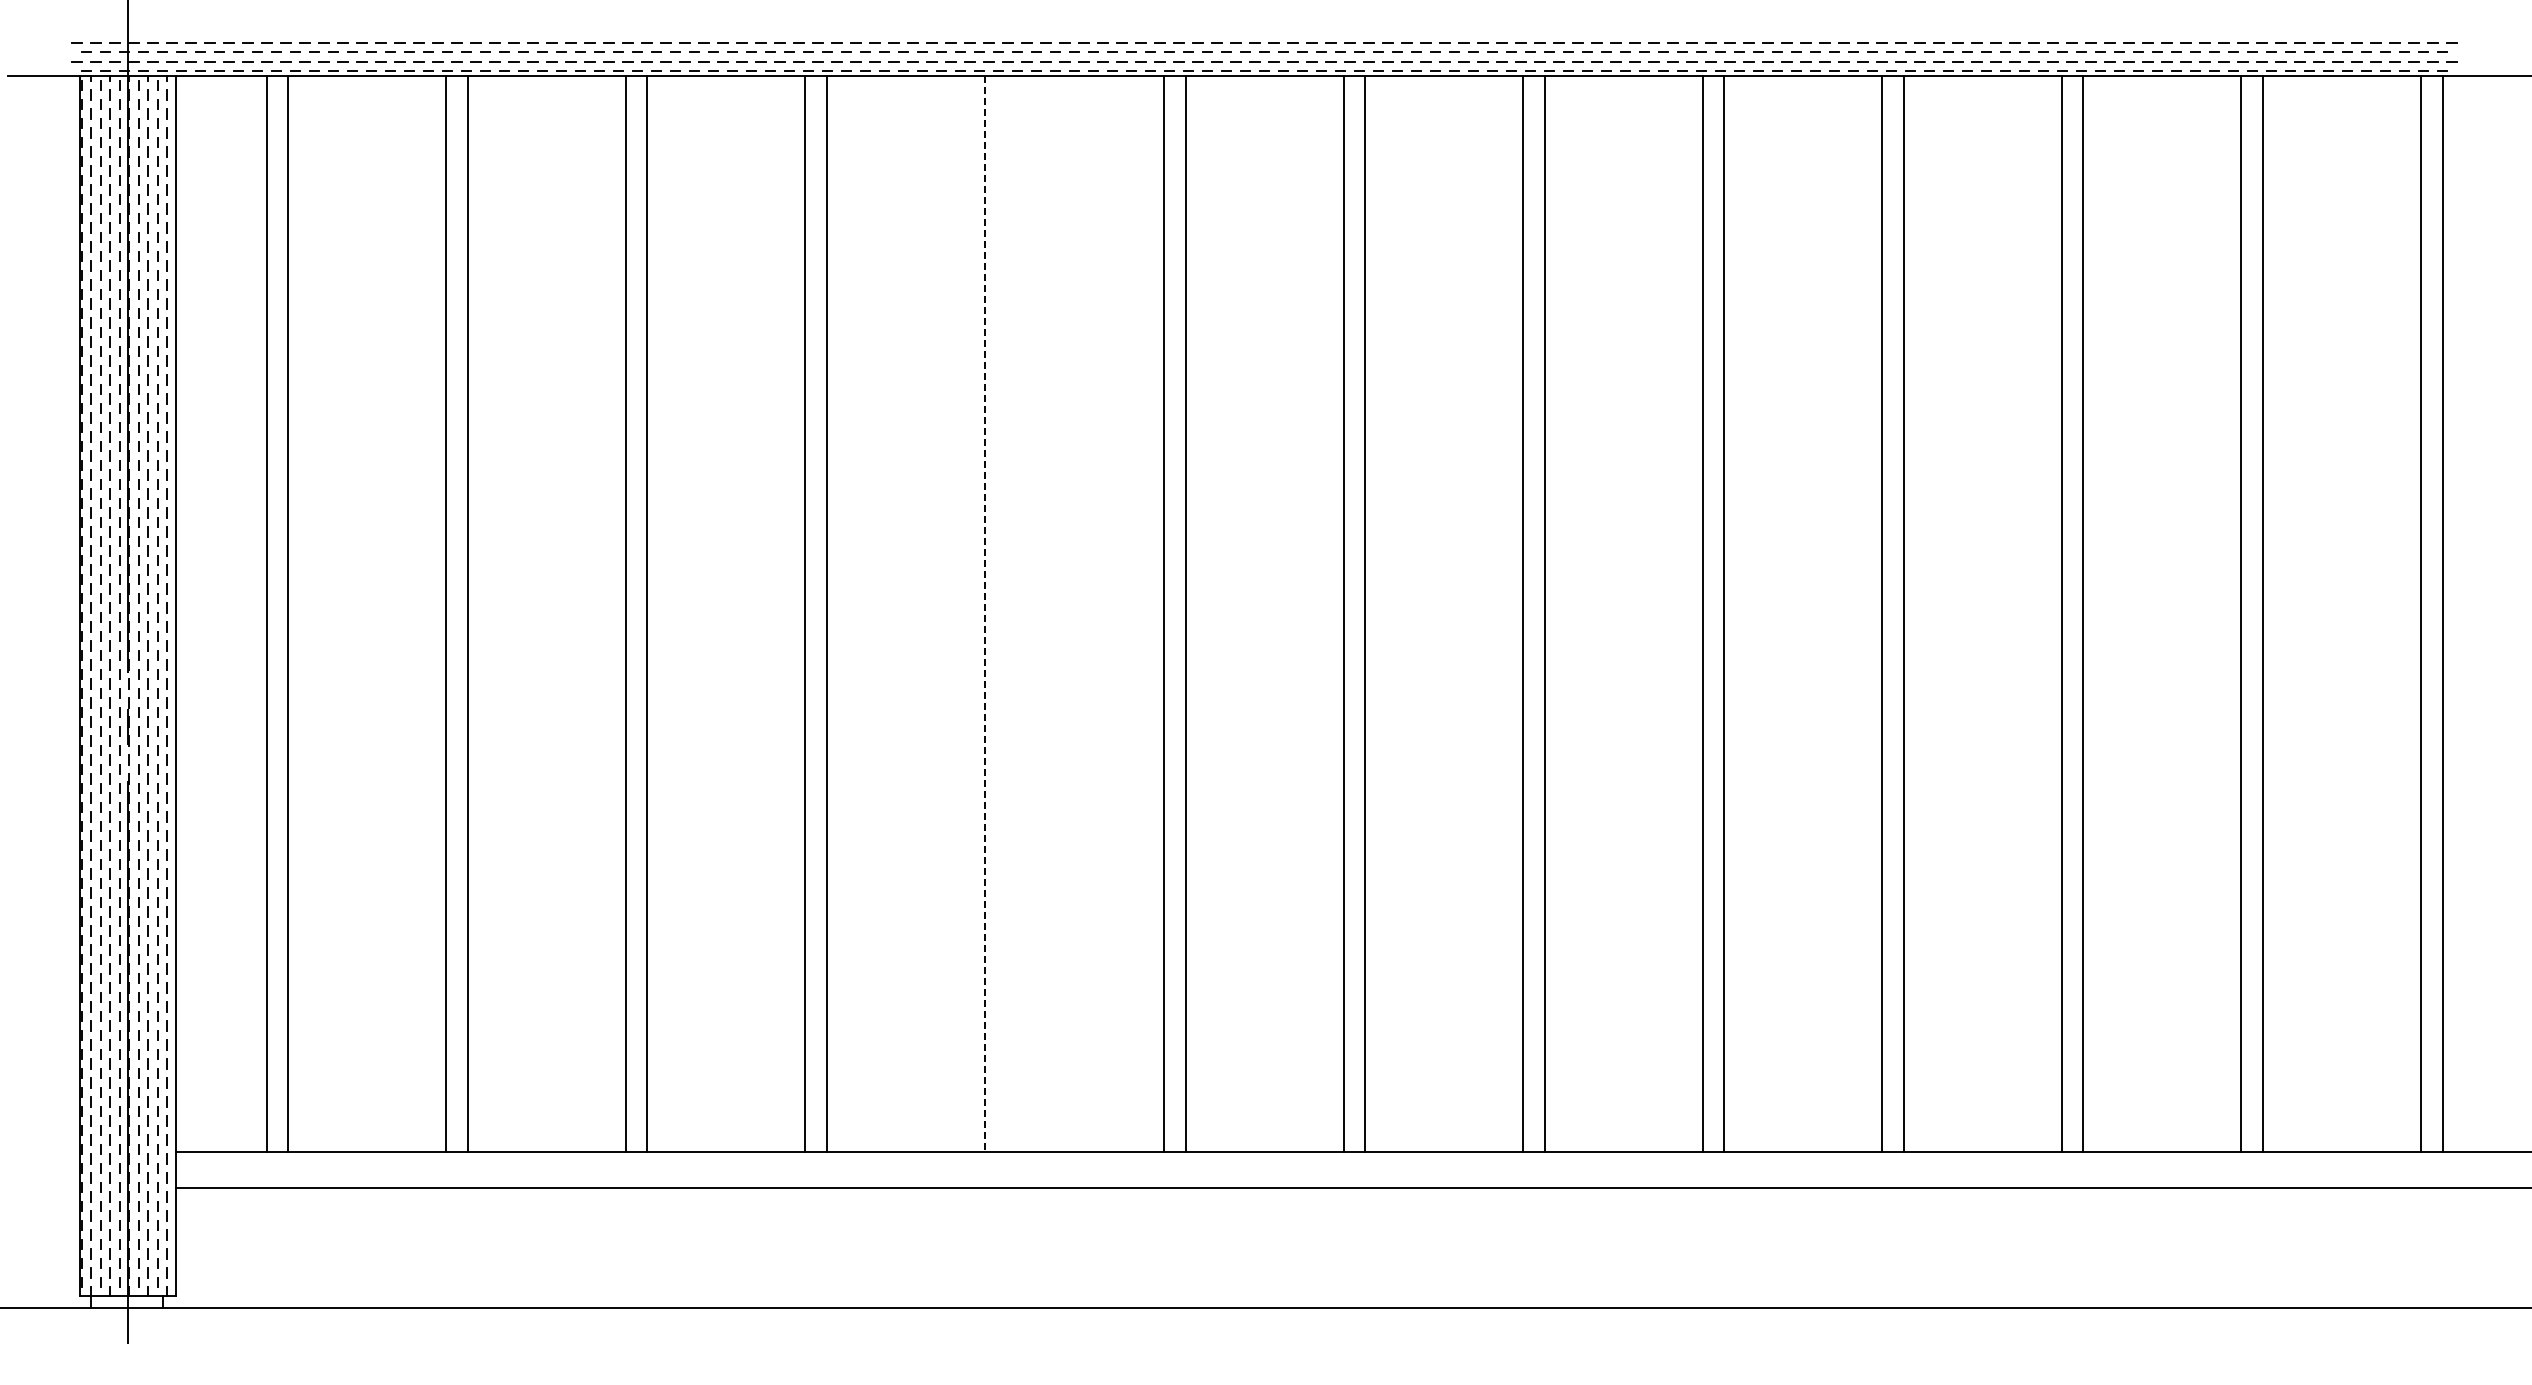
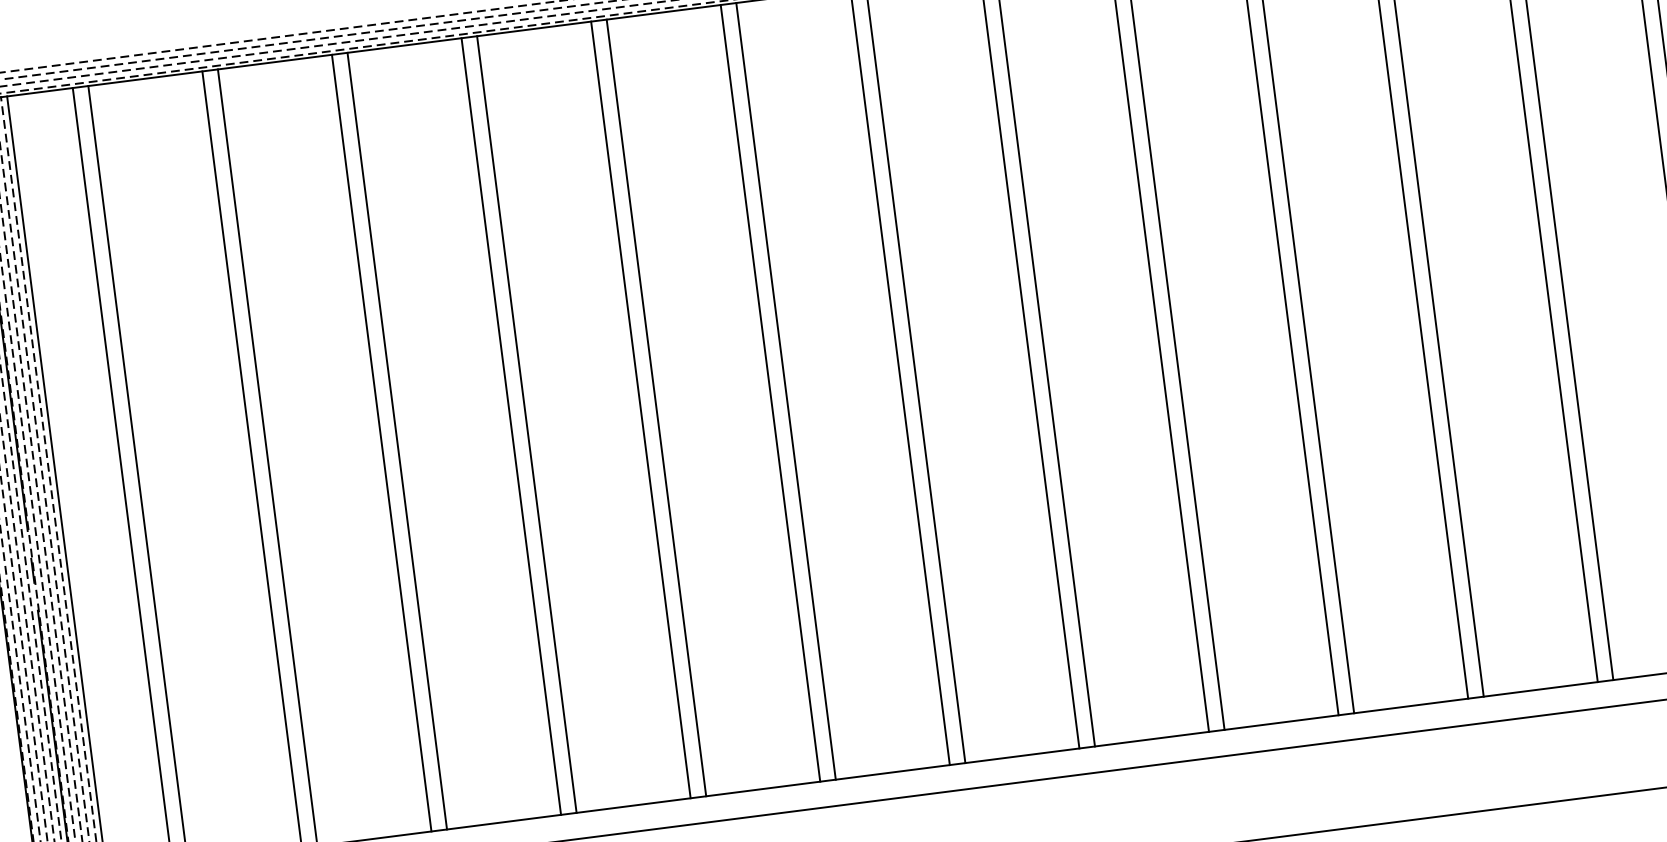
line: (984, 614) -> (640, 410), dashed -> solid
line: (1006, 614) -> (656, 408), added

